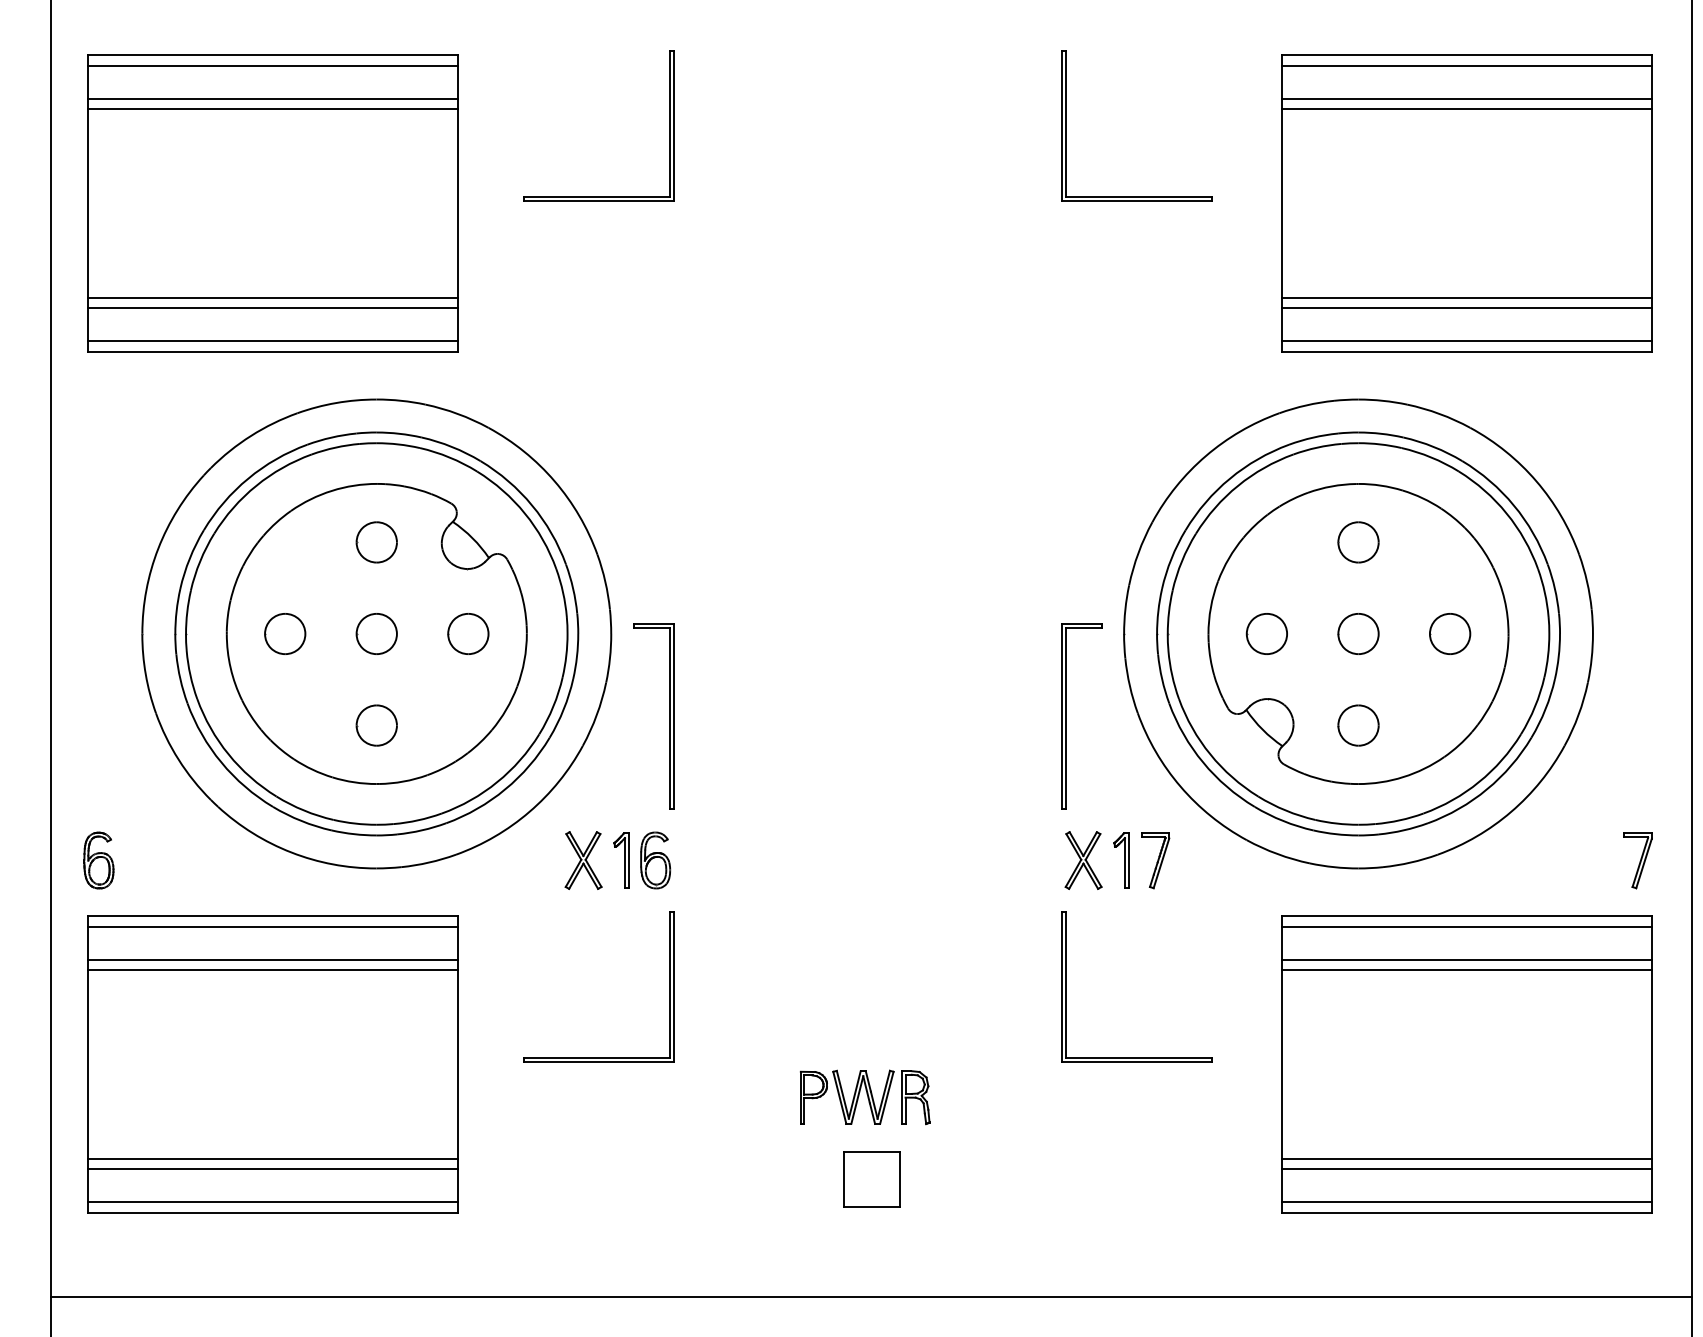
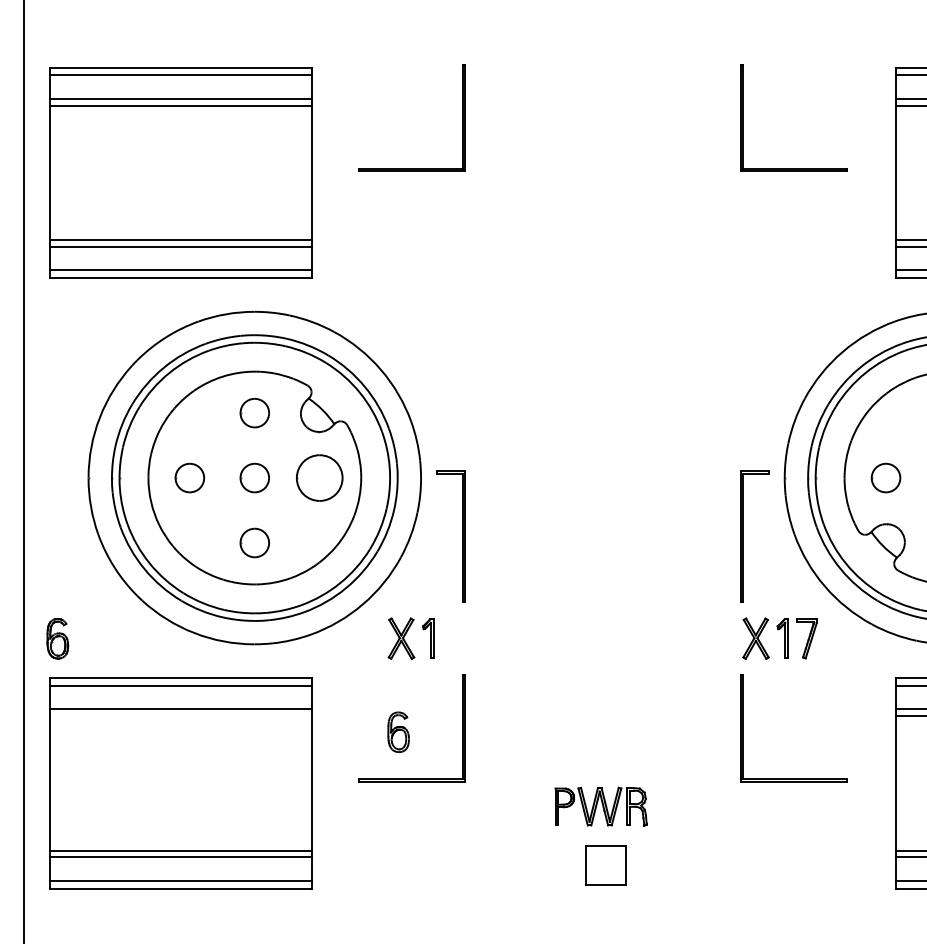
part: (468, 633) -> (319, 477), size x1.6
part: (655, 860) -> (398, 732), moved
line: (272, 969) -> (180, 715), removed

